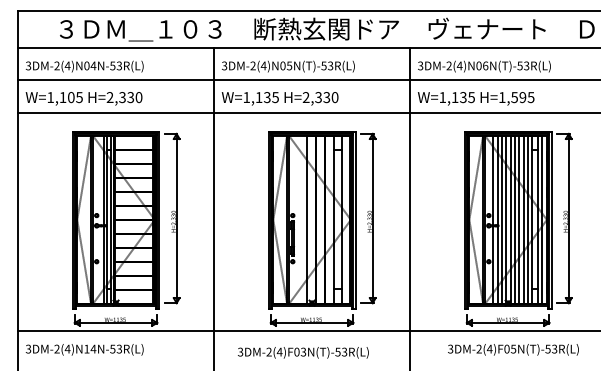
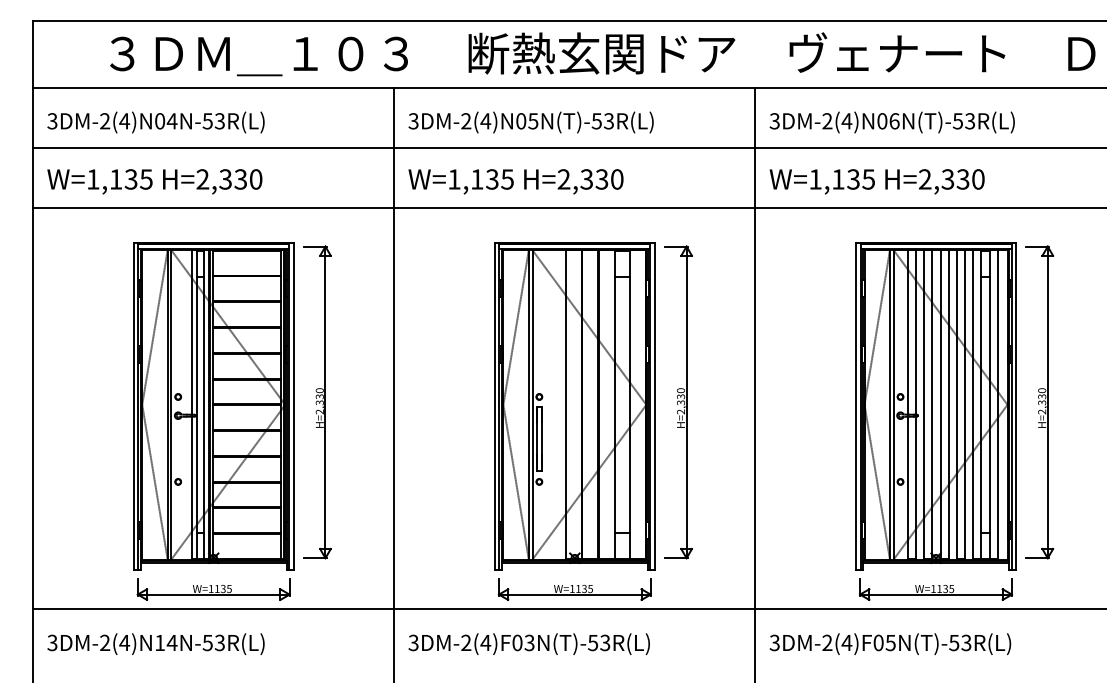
text: (70, 97) -> (129, 179), W=1,105 -> W=1,135
text: (516, 97) -> (951, 179), H=1,595 -> H=2,330
text: (513, 349) -> (890, 643), moved
text: (303, 352) -> (529, 643), moved

